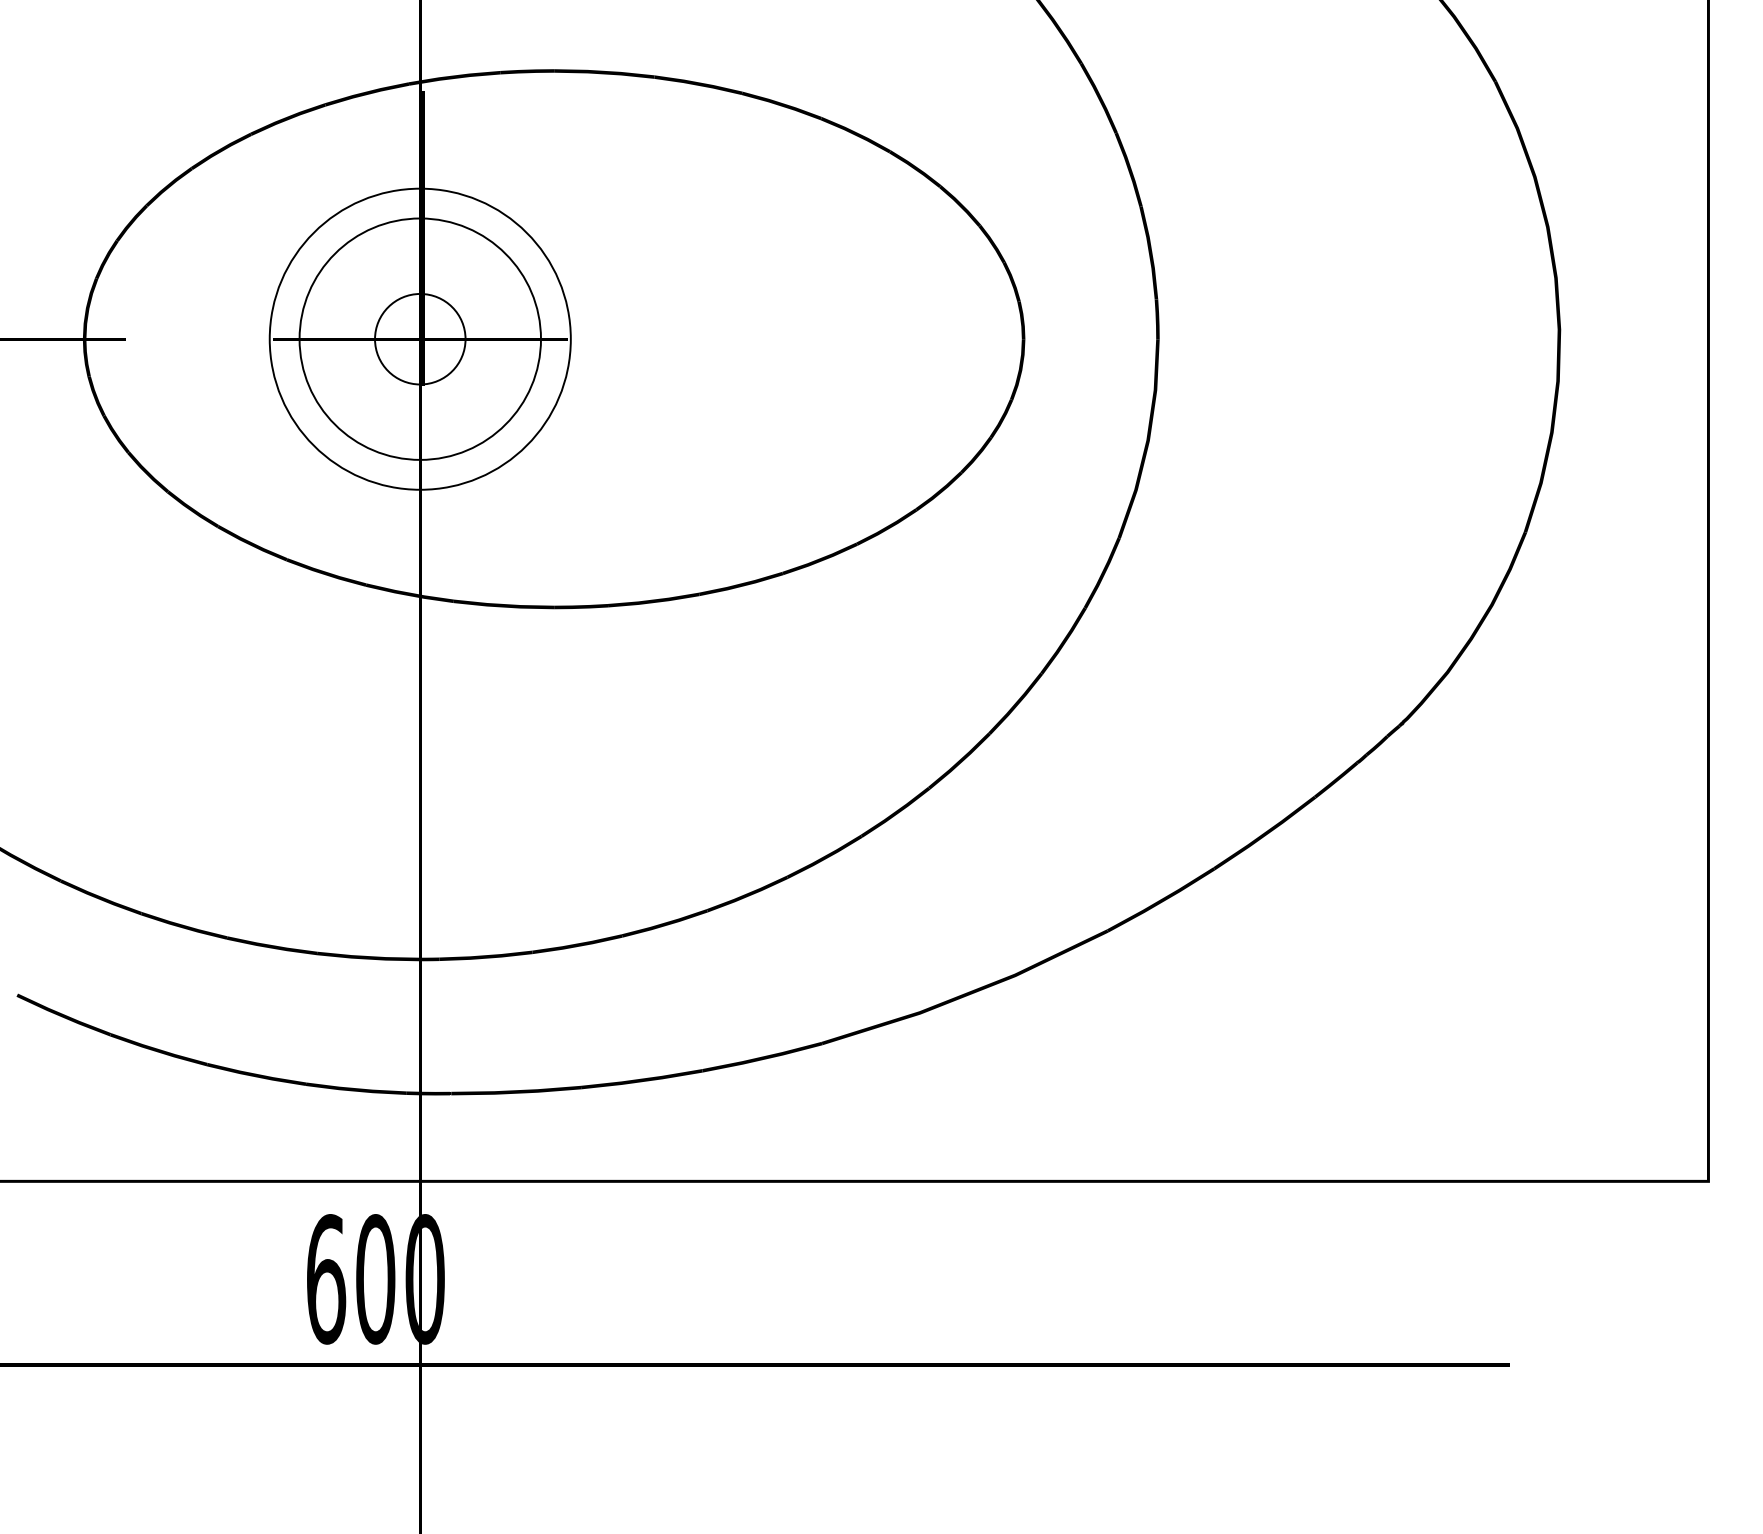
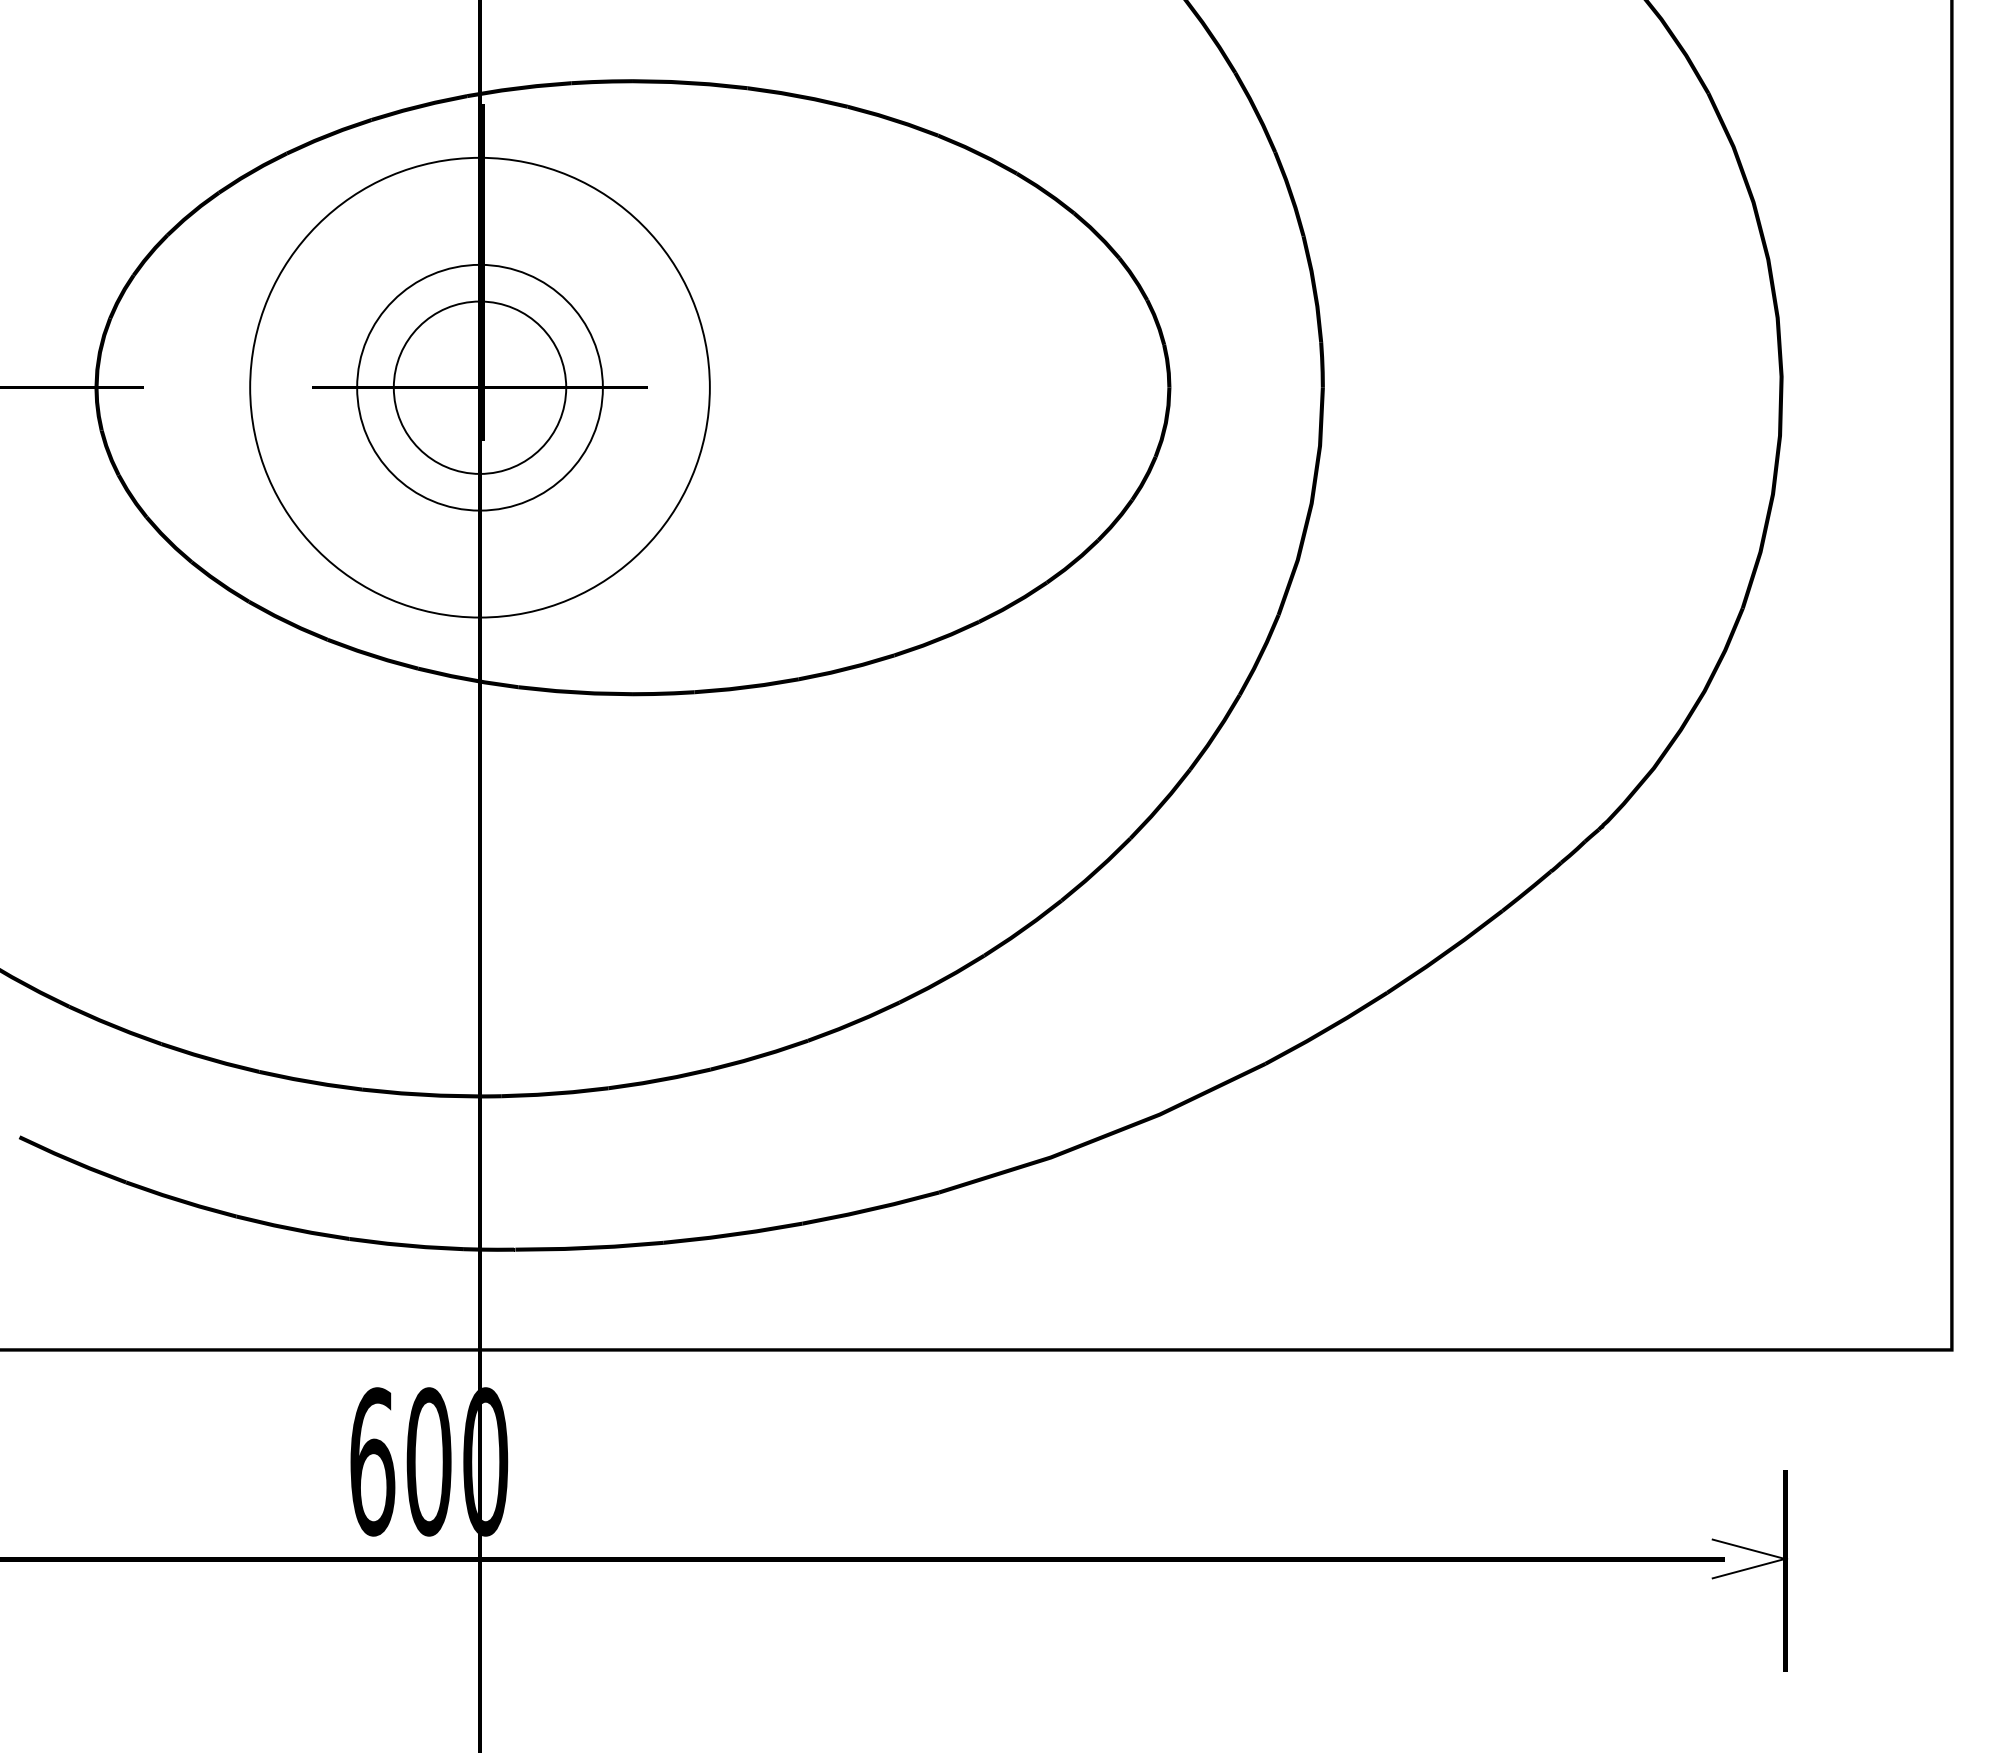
circle: (419, 339) -> (479, 387), size x0.71
circle: (419, 339) -> (479, 387), size x1.67
circle: (419, 339) -> (479, 387), size x1.67
part: (1531, 1374) -> (1749, 1570), added

